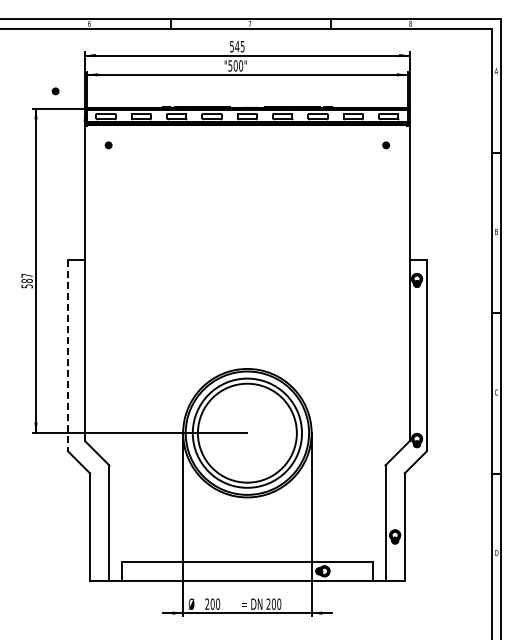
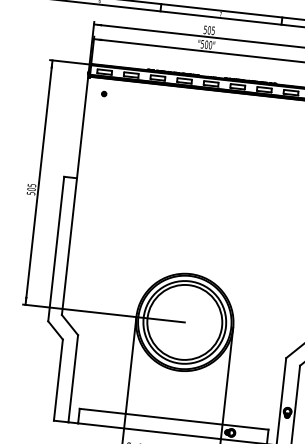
text: (237, 46) -> (209, 30), 545 -> 505
part: (55, 91) -> (68, 49), removed
text: (26, 278) -> (31, 187), 587 -> 505
line: (68, 355) -> (56, 249), dashed -> solid

